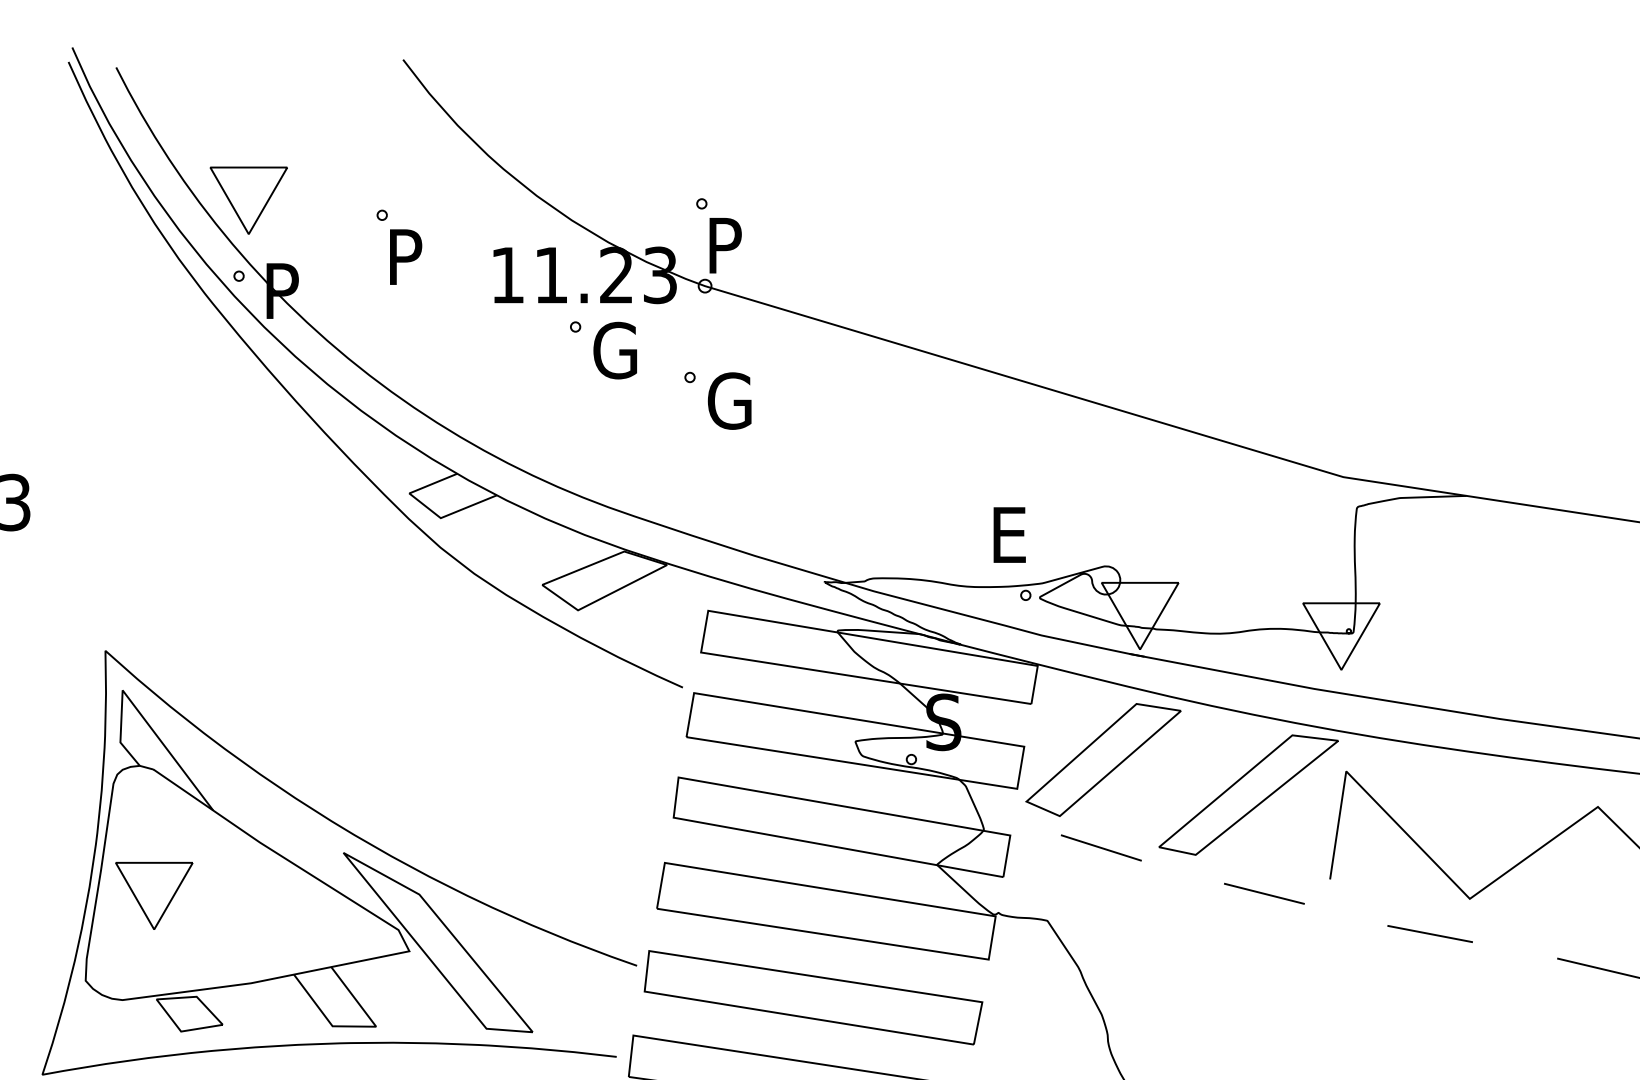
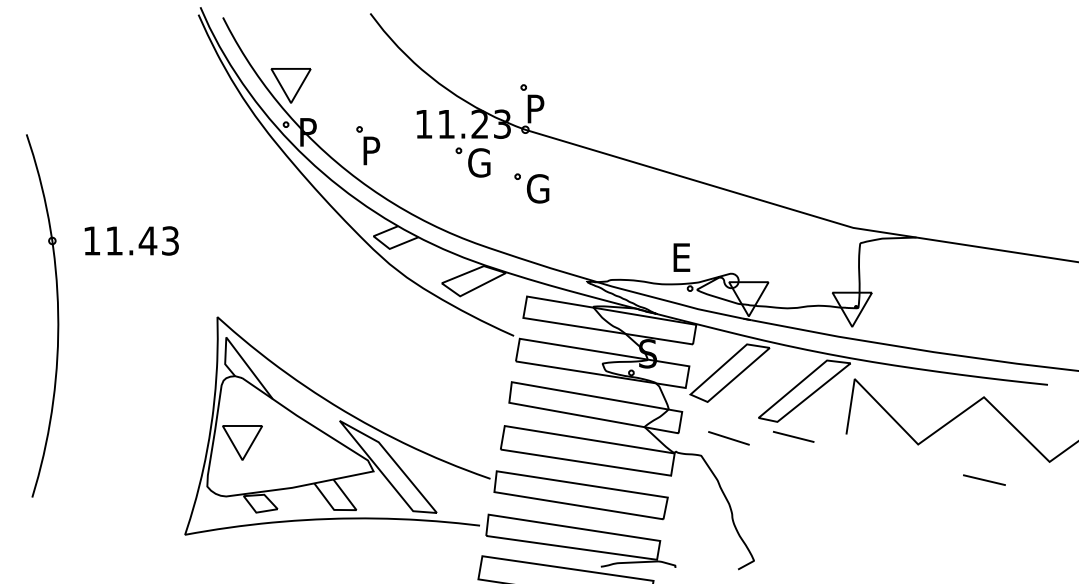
part: (399, 246) -> (368, 145), moved
line: (1100, 848) -> (728, 438), moved
line: (1264, 893) -> (793, 436), moved
line: (1429, 933) -> (897, 462), removed

